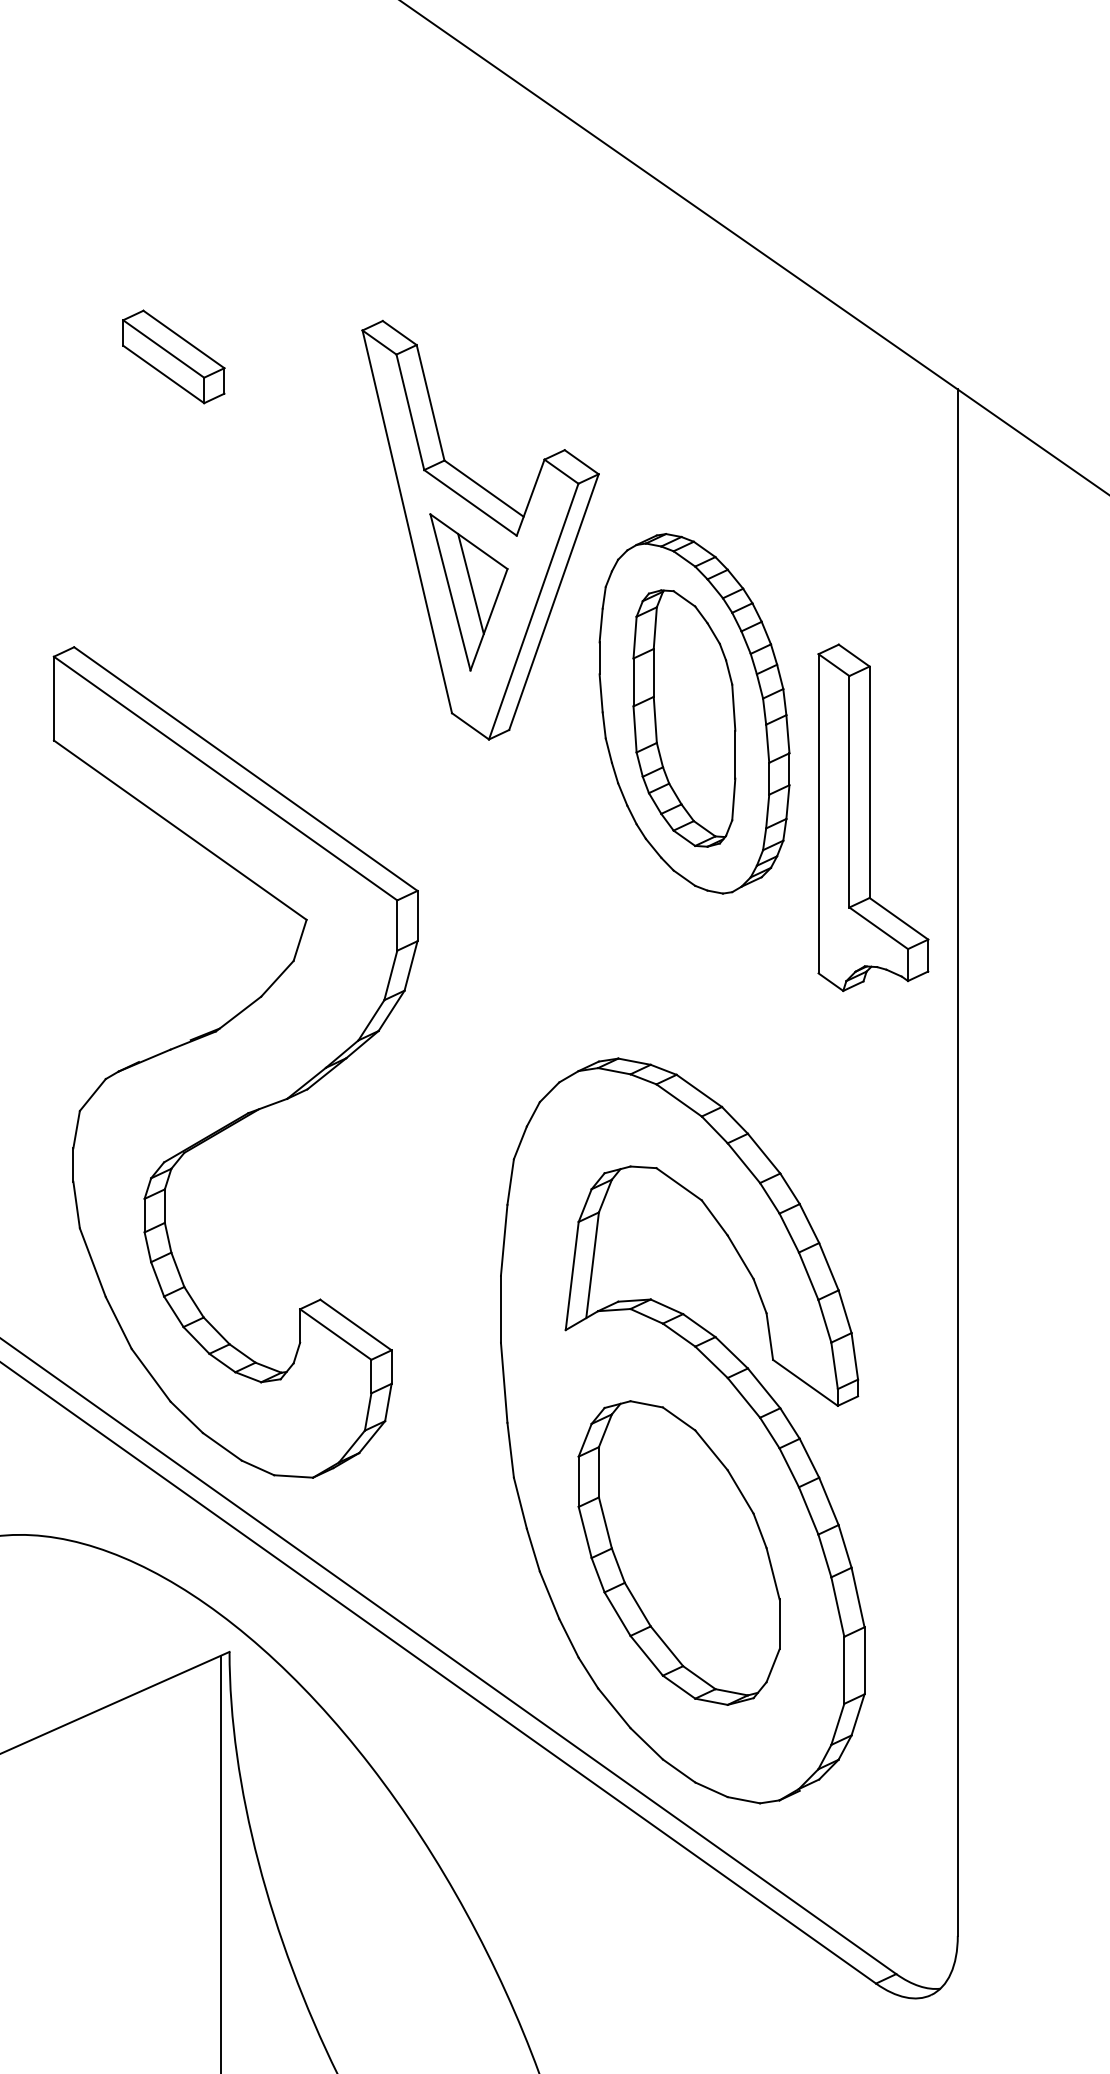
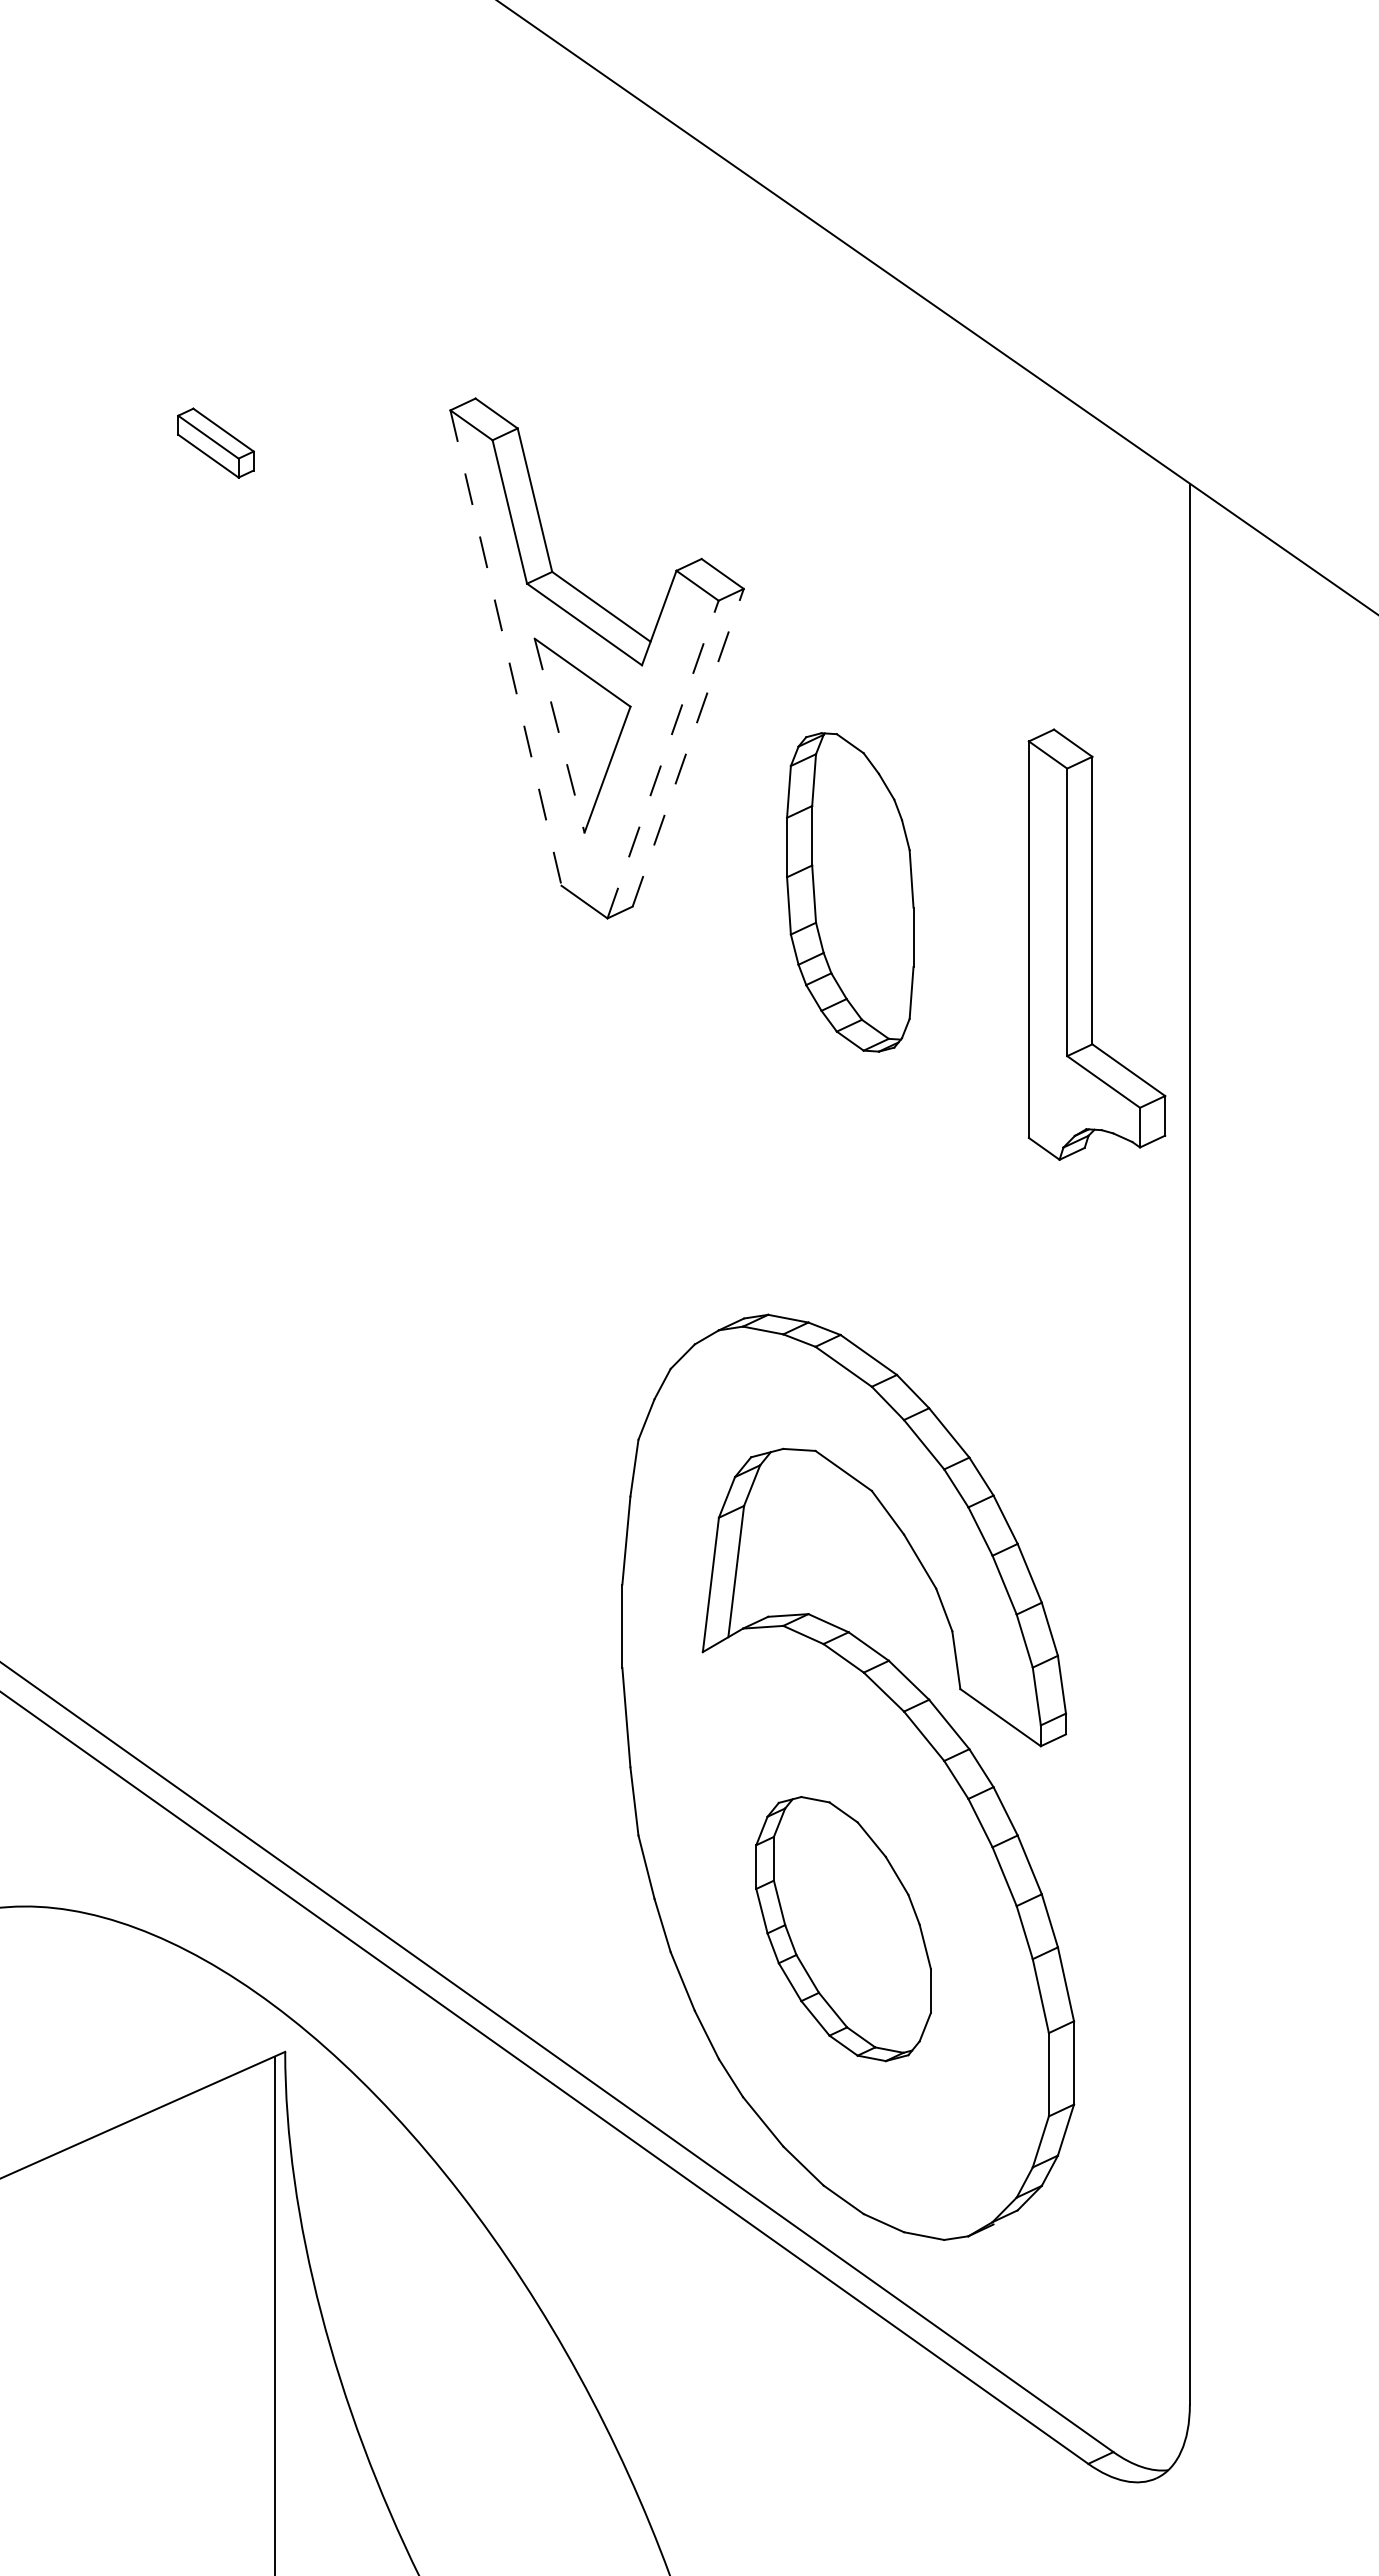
part: (173, 356) -> (215, 442), size x0.6
line: (407, 522) -> (506, 648), solid -> dashed
line: (471, 584) -> (585, 725), removed
line: (450, 593) -> (559, 736), solid -> dashed
line: (554, 601) -> (688, 747), solid -> dashed
line: (534, 611) -> (663, 759), solid -> dashed
part: (694, 713) -> (862, 886), removed
part: (872, 817) -> (1096, 944), moved
part: (235, 1062) -> (292, 1319), removed
part: (678, 1552) -> (843, 1928), size x0.7

